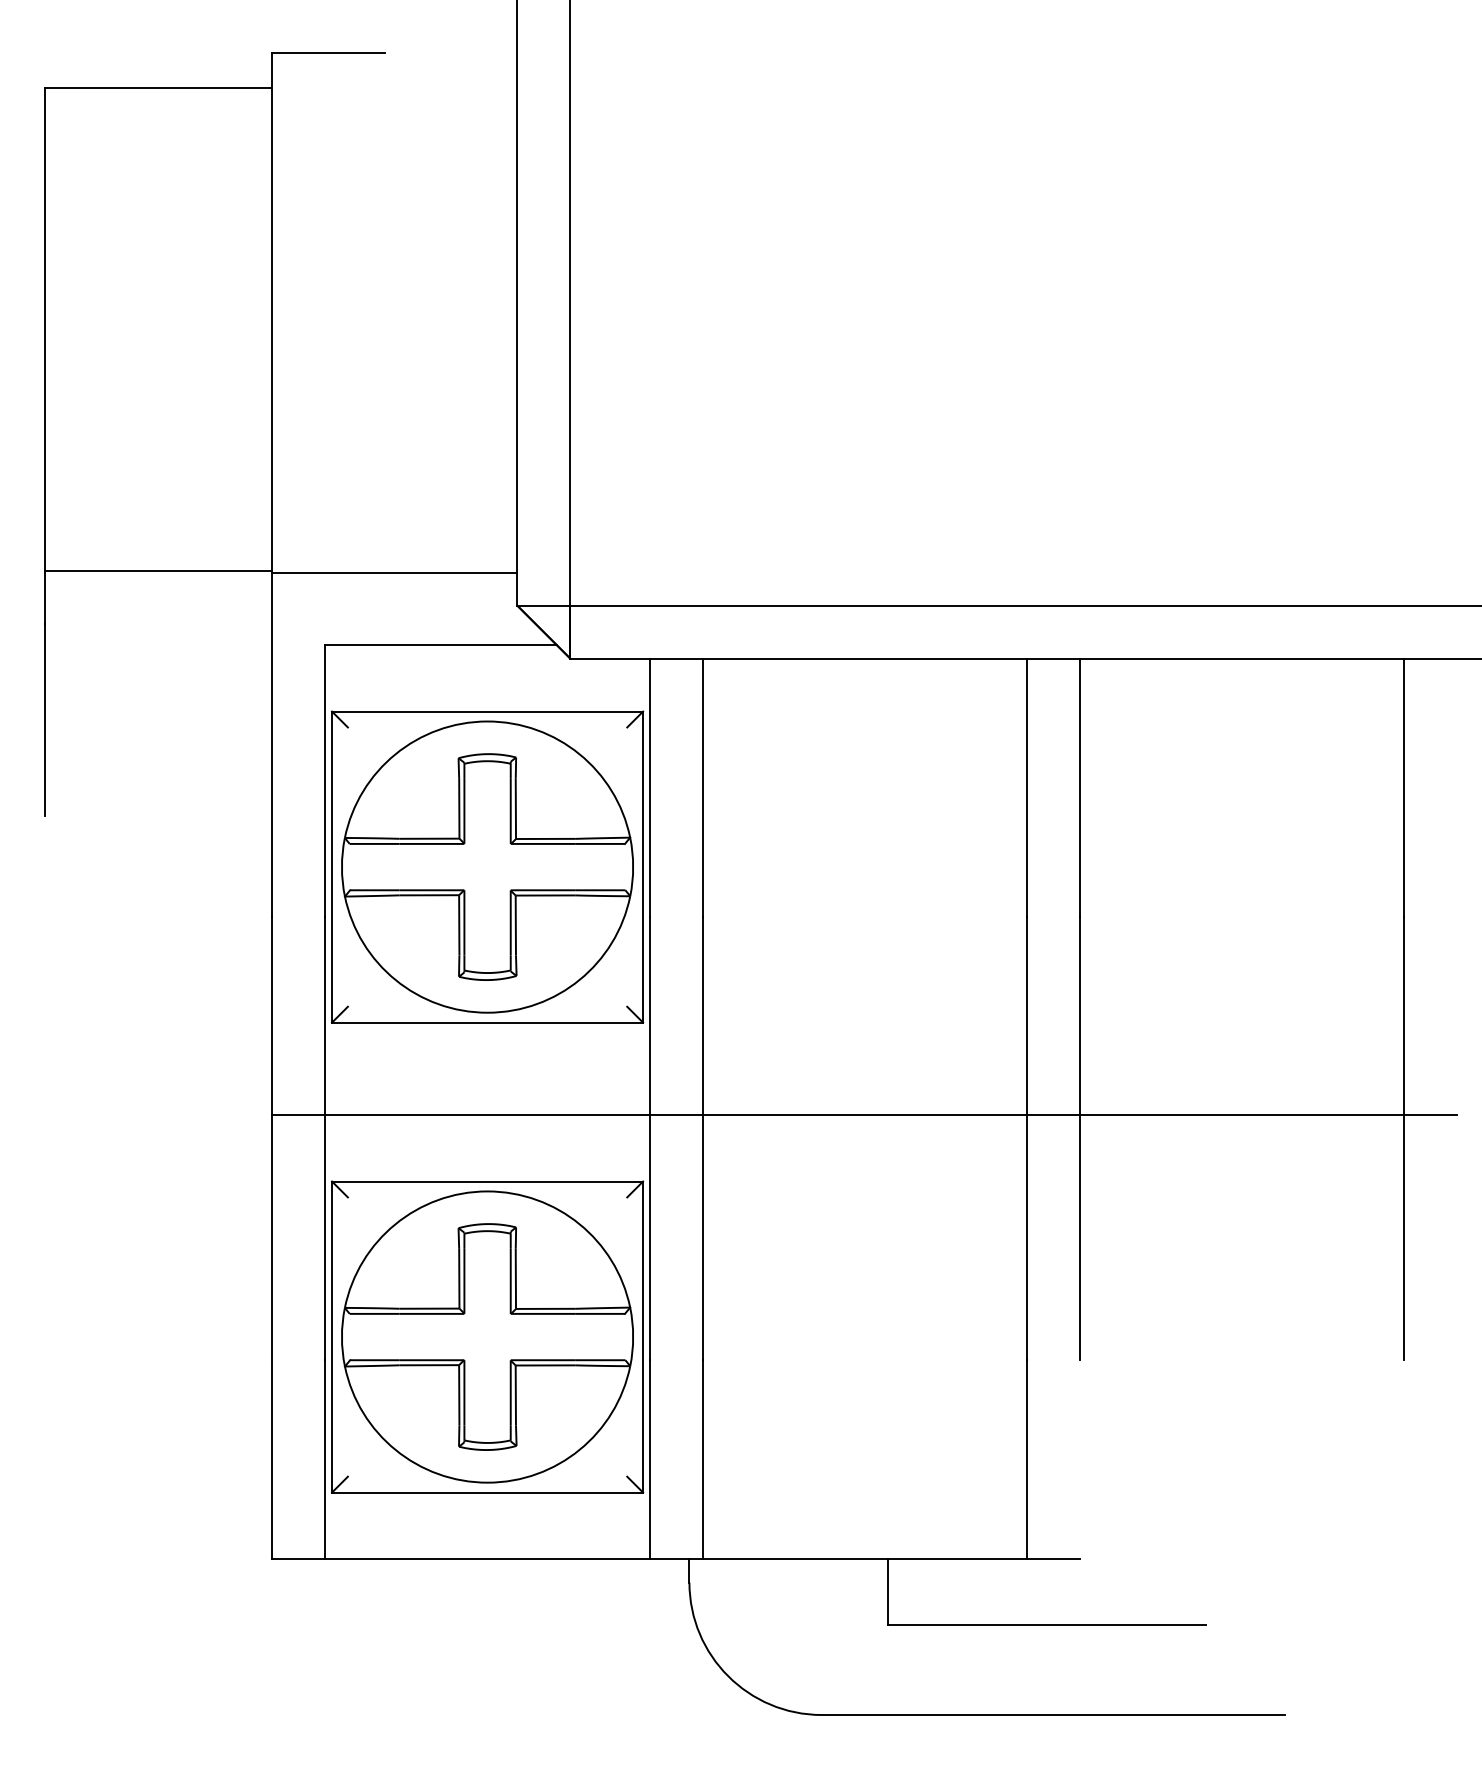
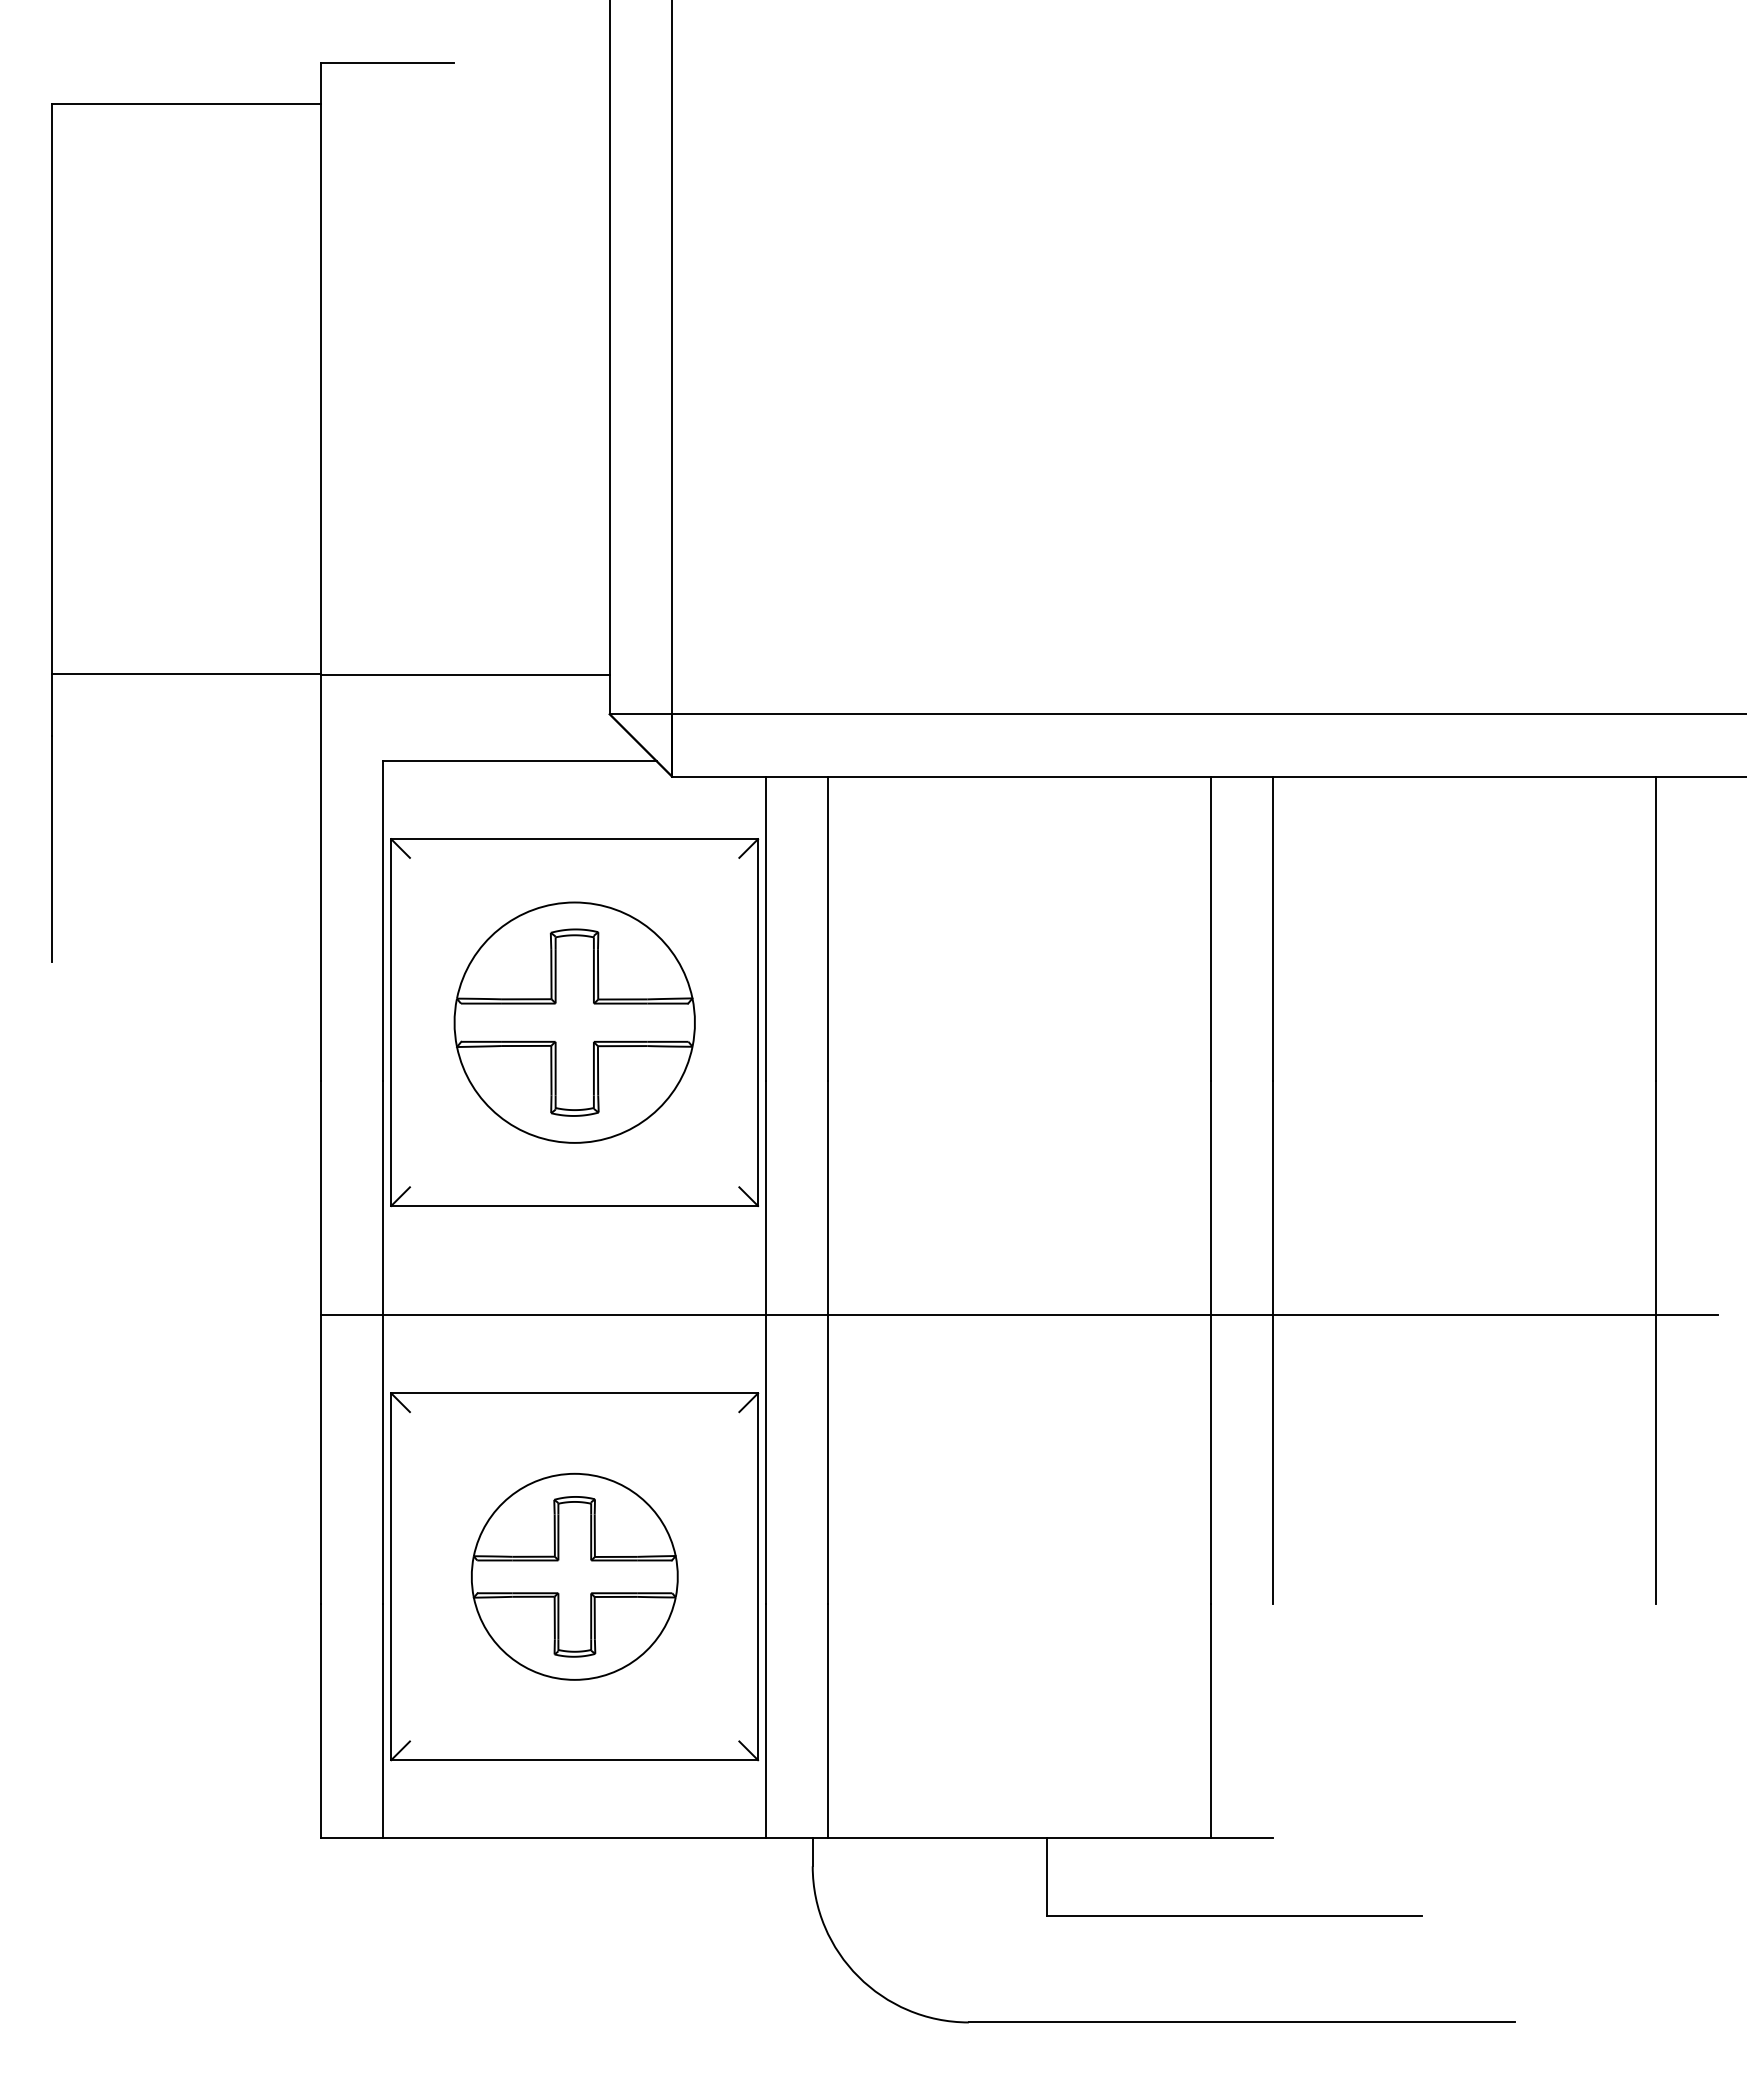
part: (487, 867) -> (574, 1022), size x0.7
part: (487, 1336) -> (574, 1576), size x0.6

